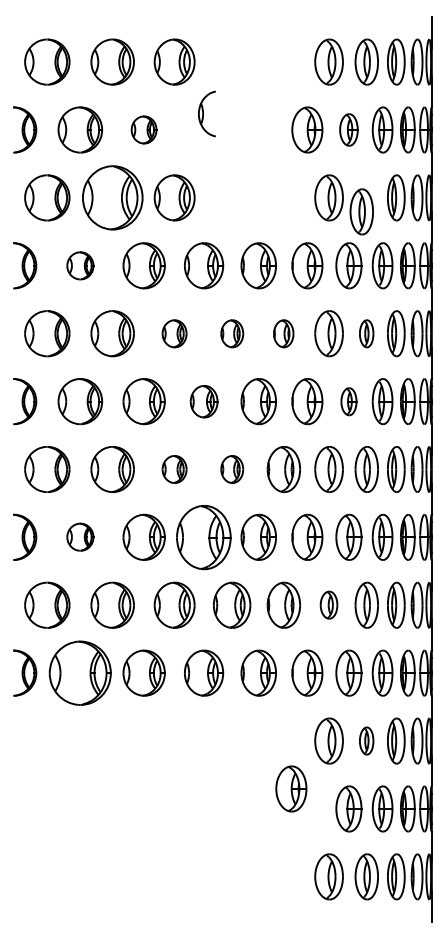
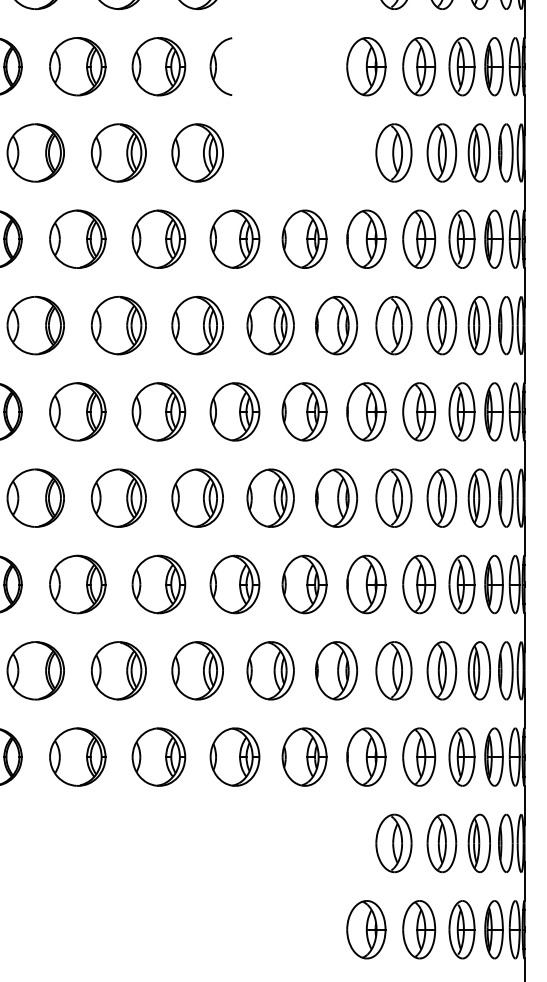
part: (206, 113) -> (220, 66), moved
part: (143, 129) -> (158, 66), size x1.67
part: (348, 129) -> (418, 66), size x1.43
part: (112, 197) -> (118, 152), size x0.71
part: (361, 211) -> (441, 152), moved
part: (80, 265) -> (77, 238), size x1.67
part: (174, 333) -> (197, 325), size x1.67
part: (232, 333) -> (271, 325), size x1.67
part: (283, 333) -> (336, 325), size x1.67
part: (366, 333) -> (441, 325), size x1.67
part: (204, 401) -> (235, 411), size x1.43
part: (348, 401) -> (418, 411), size x1.67
part: (174, 469) -> (197, 498), size x1.67
part: (232, 469) -> (271, 498), size x1.67
part: (80, 536) -> (77, 583), size x1.67
part: (204, 536) -> (235, 583), size x0.71
part: (328, 604) -> (393, 669), size x1.67
part: (80, 672) -> (77, 756), size x0.71
part: (366, 740) -> (441, 842), size x1.67
part: (291, 788) -> (366, 929), moved

